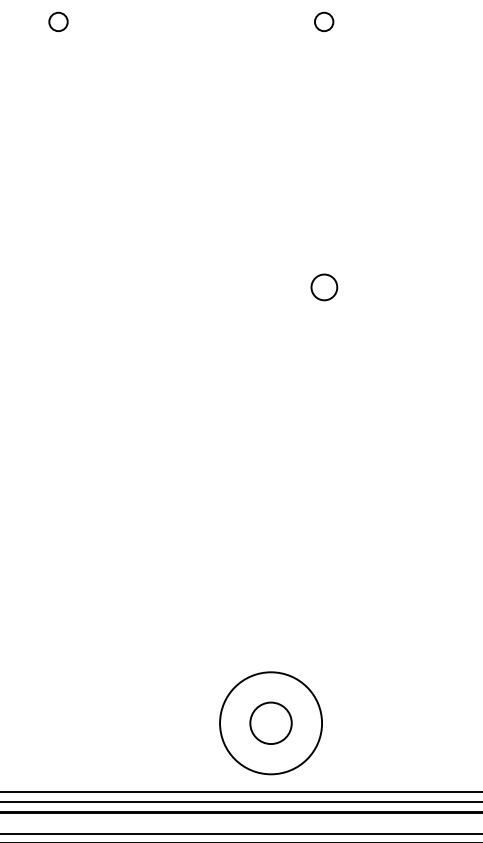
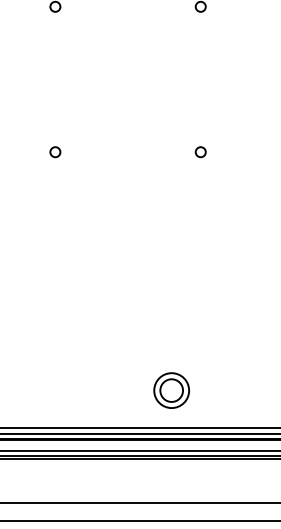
circle: (58, 288) -> (55, 152), added
circle: (323, 288) -> (200, 152), size x0.71
circle: (270, 723) -> (171, 390), size x0.62

